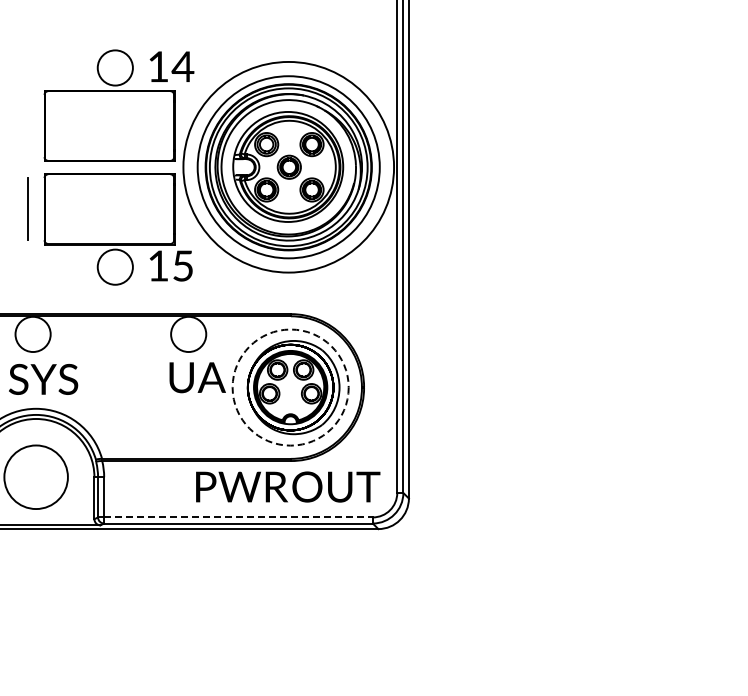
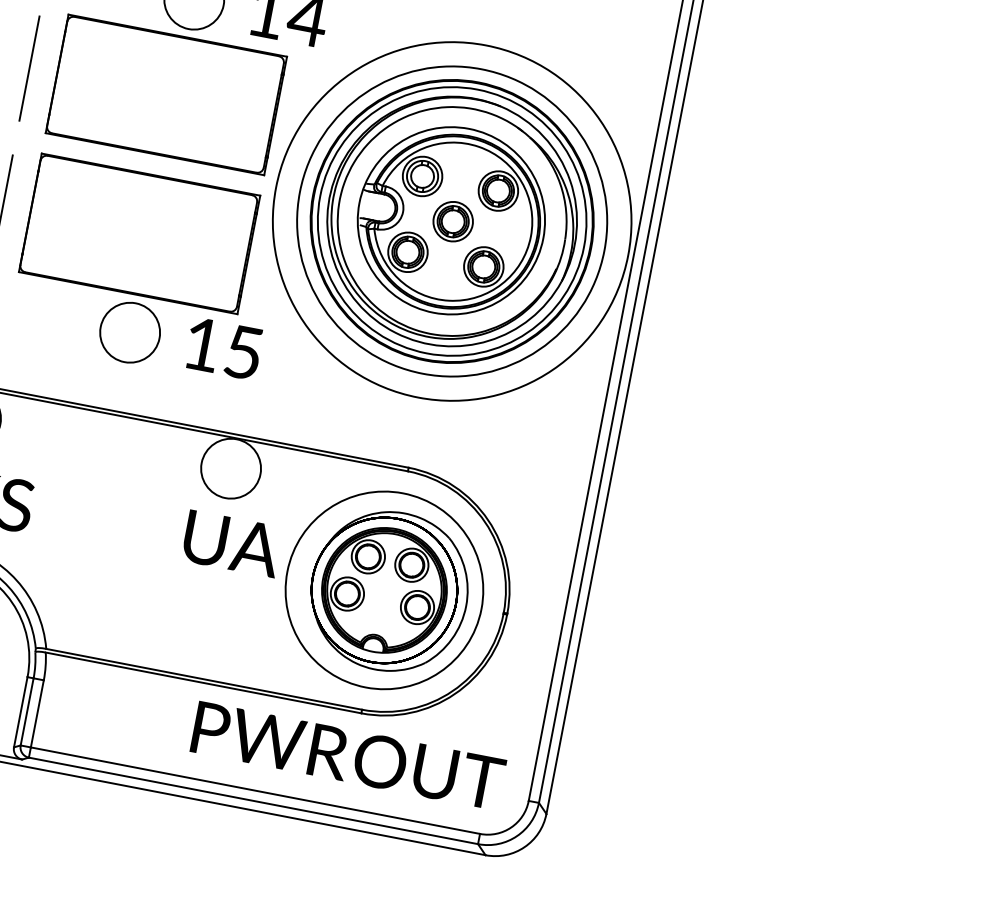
line: (27, 125) -> (28, 67), added
circle: (290, 387) -> (384, 590), dashed -> solid
line: (239, 517) -> (257, 791), dashed -> solid

